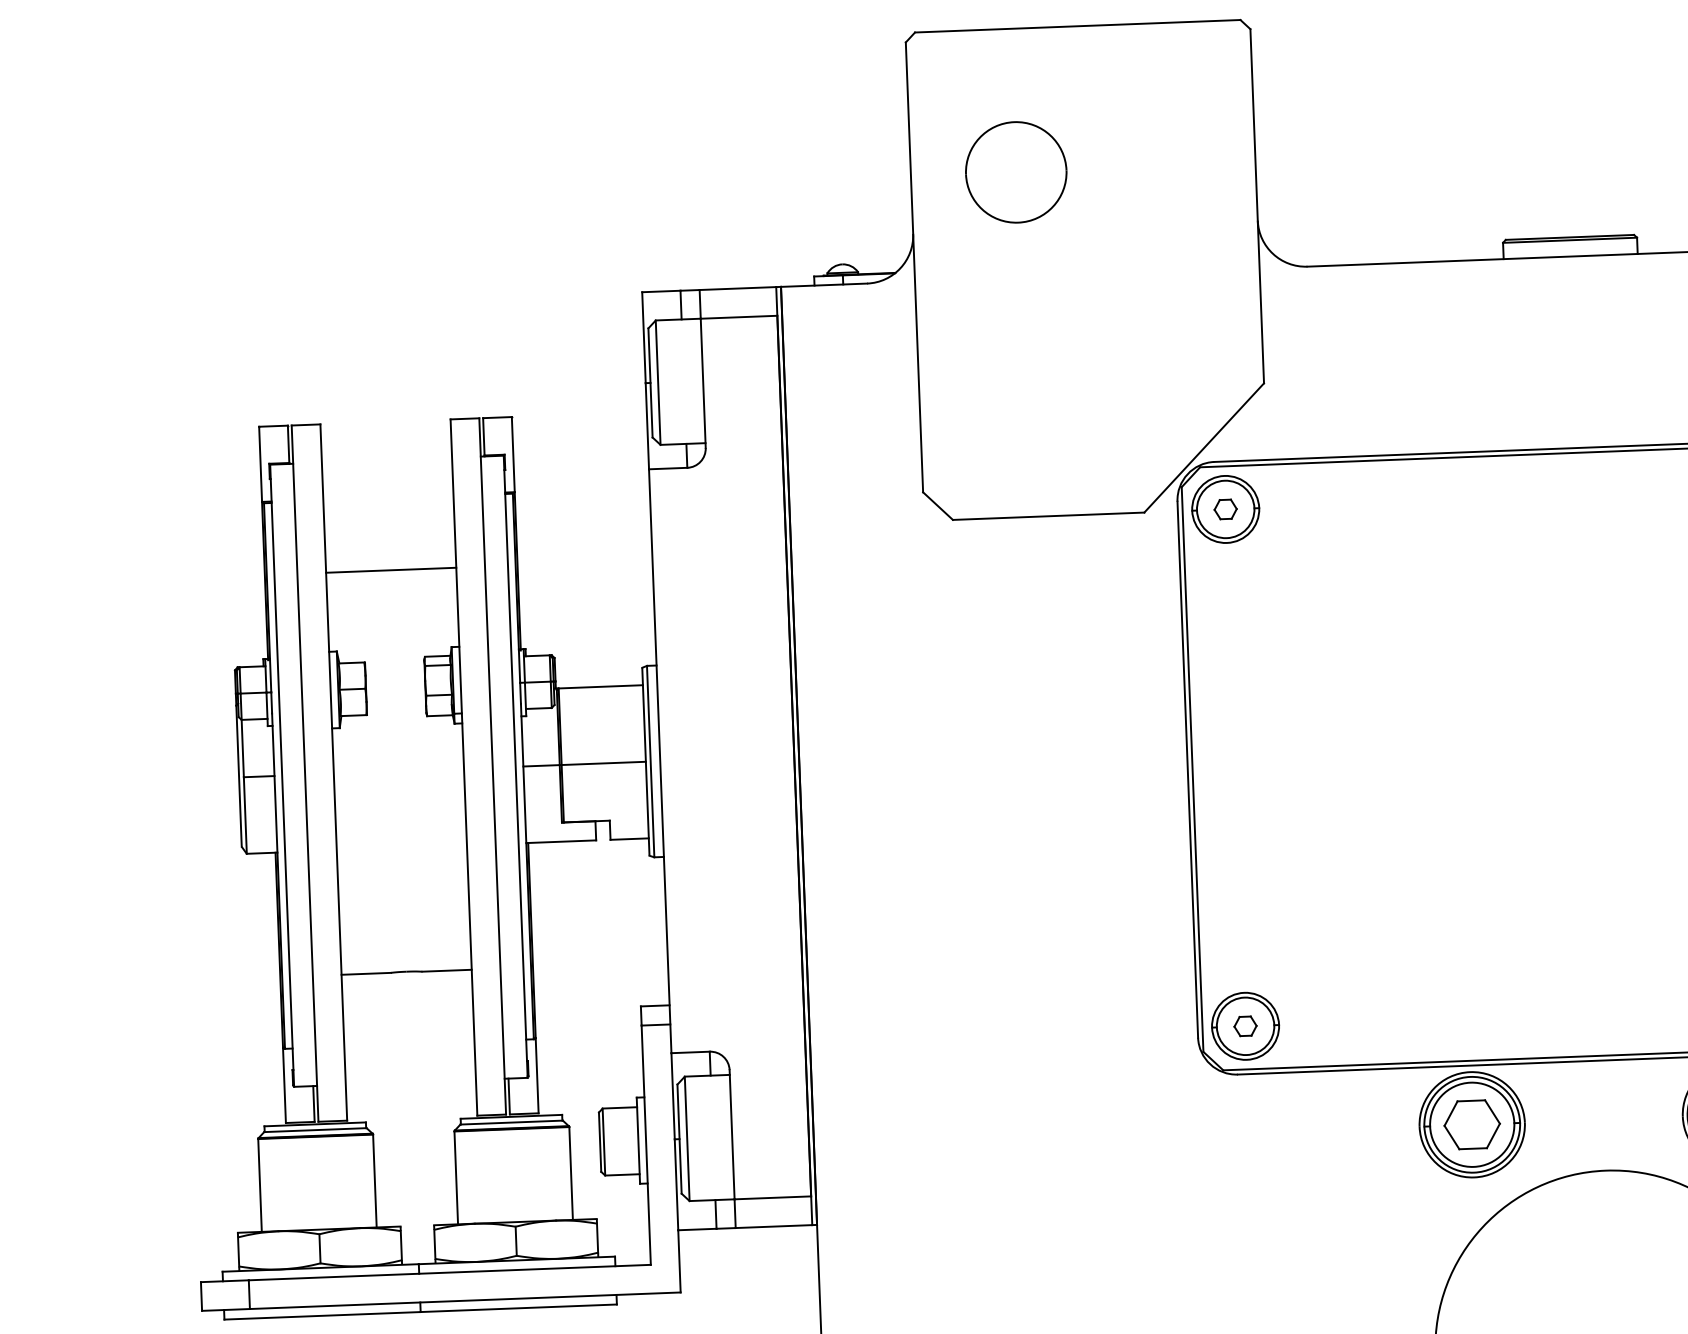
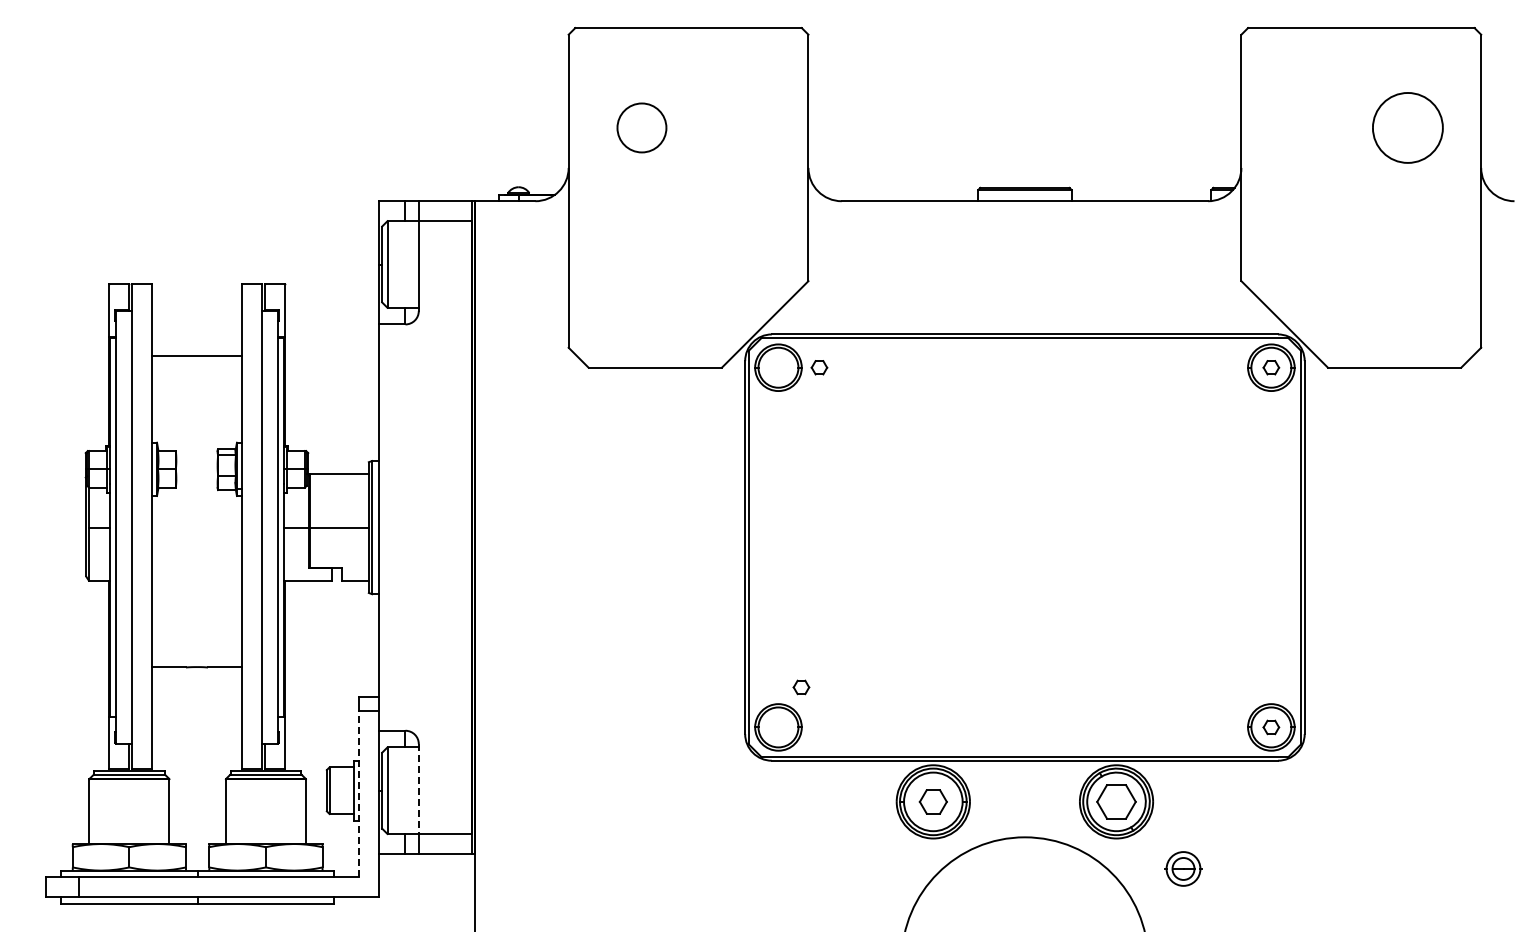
part: (1015, 171) -> (641, 127), size x0.7
part: (1225, 509) -> (819, 367), moved
line: (390, 569) -> (196, 355), moved
part: (1245, 1026) -> (801, 687), moved
part: (1472, 1124) -> (933, 801), size x0.7
line: (731, 1135) -> (418, 789), solid -> dashed
line: (645, 1144) -> (358, 793), solid -> dashed

